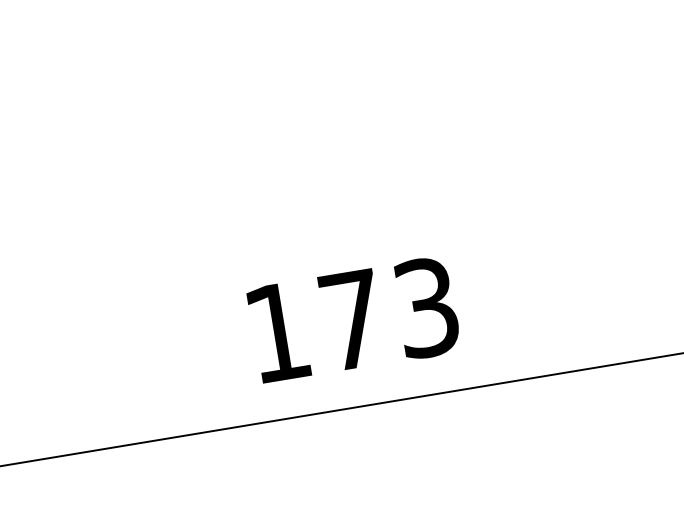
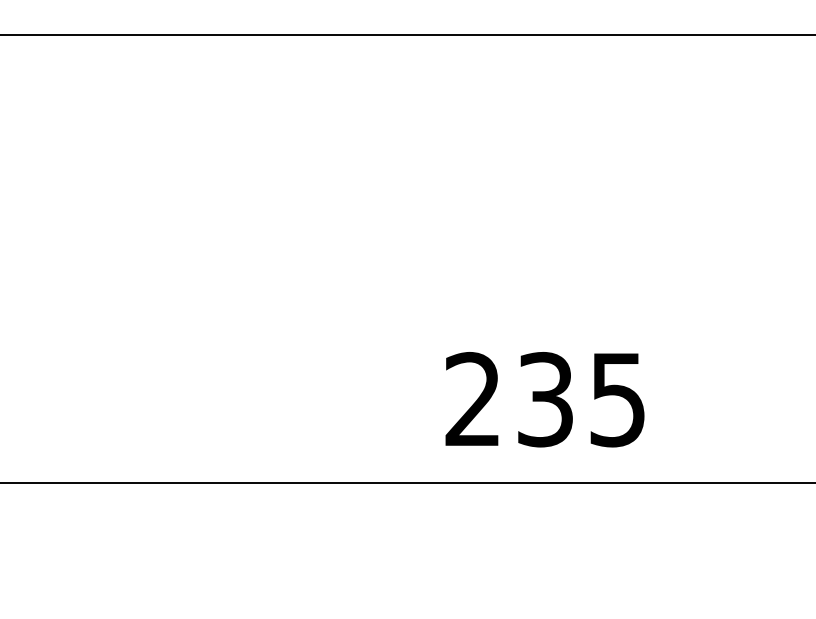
text: (352, 319) -> (545, 399), 173 -> 235

